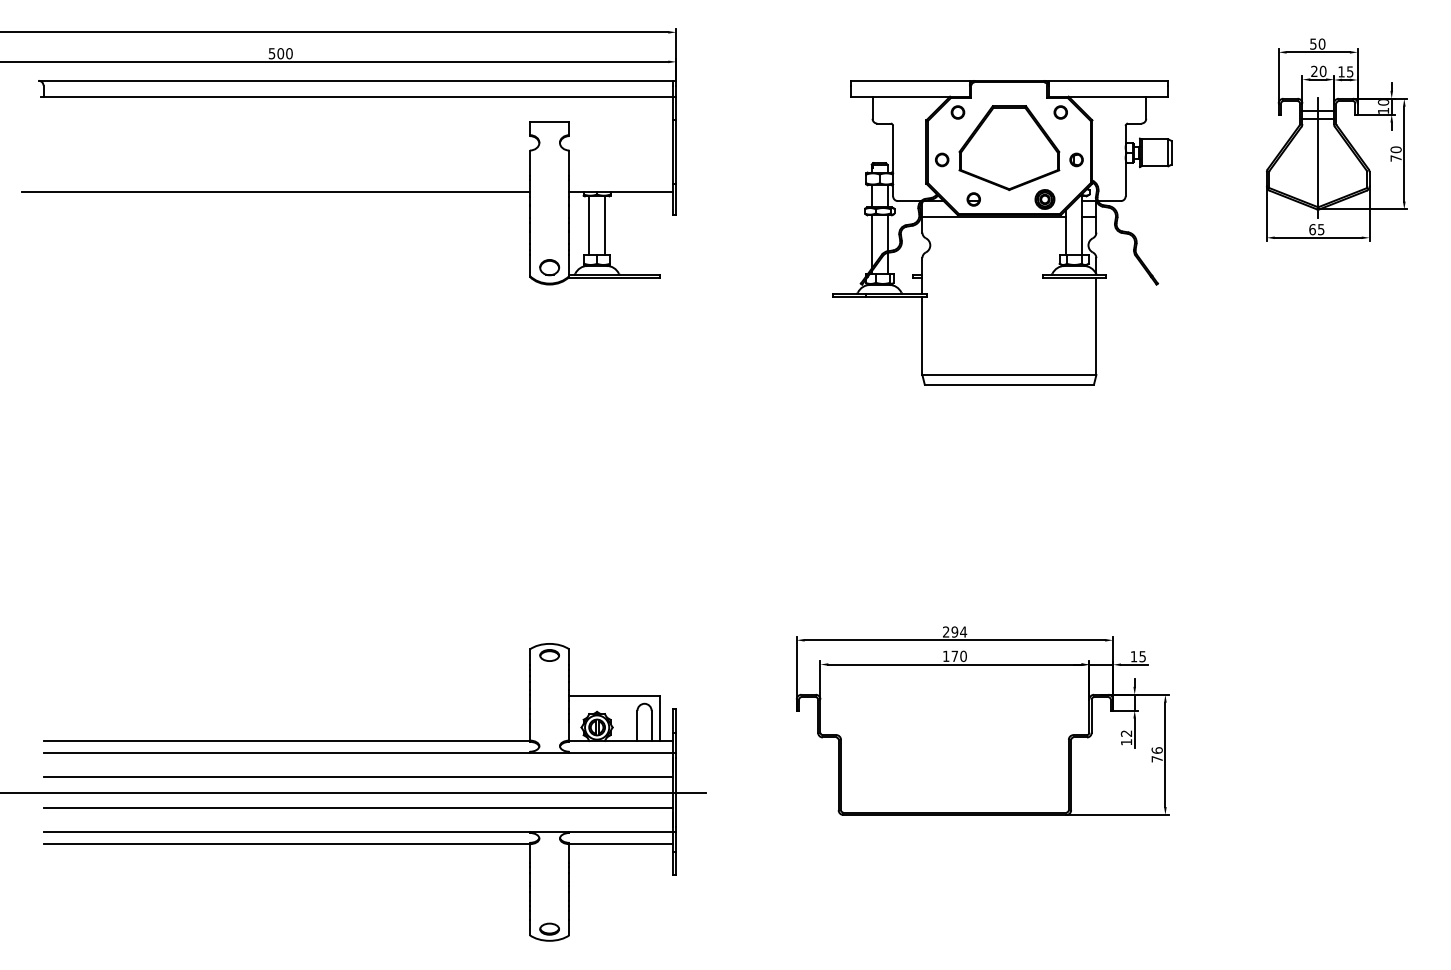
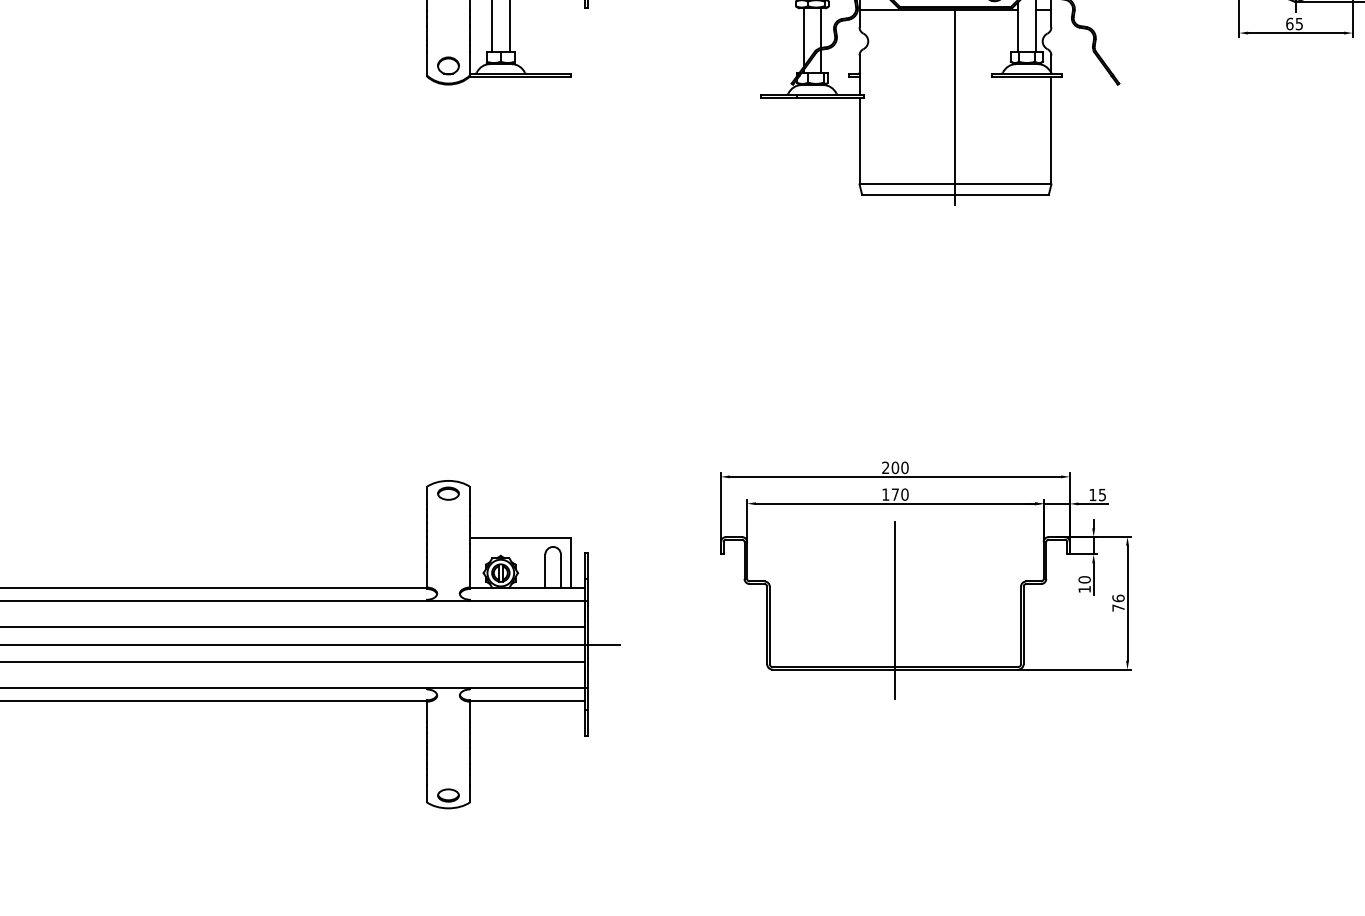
line: (1009, 304) -> (955, 106), added
text: (959, 631) -> (900, 467), 294 -> 200
text: (1126, 733) -> (1084, 579), 12 -> 10
line: (954, 760) -> (894, 609), added

